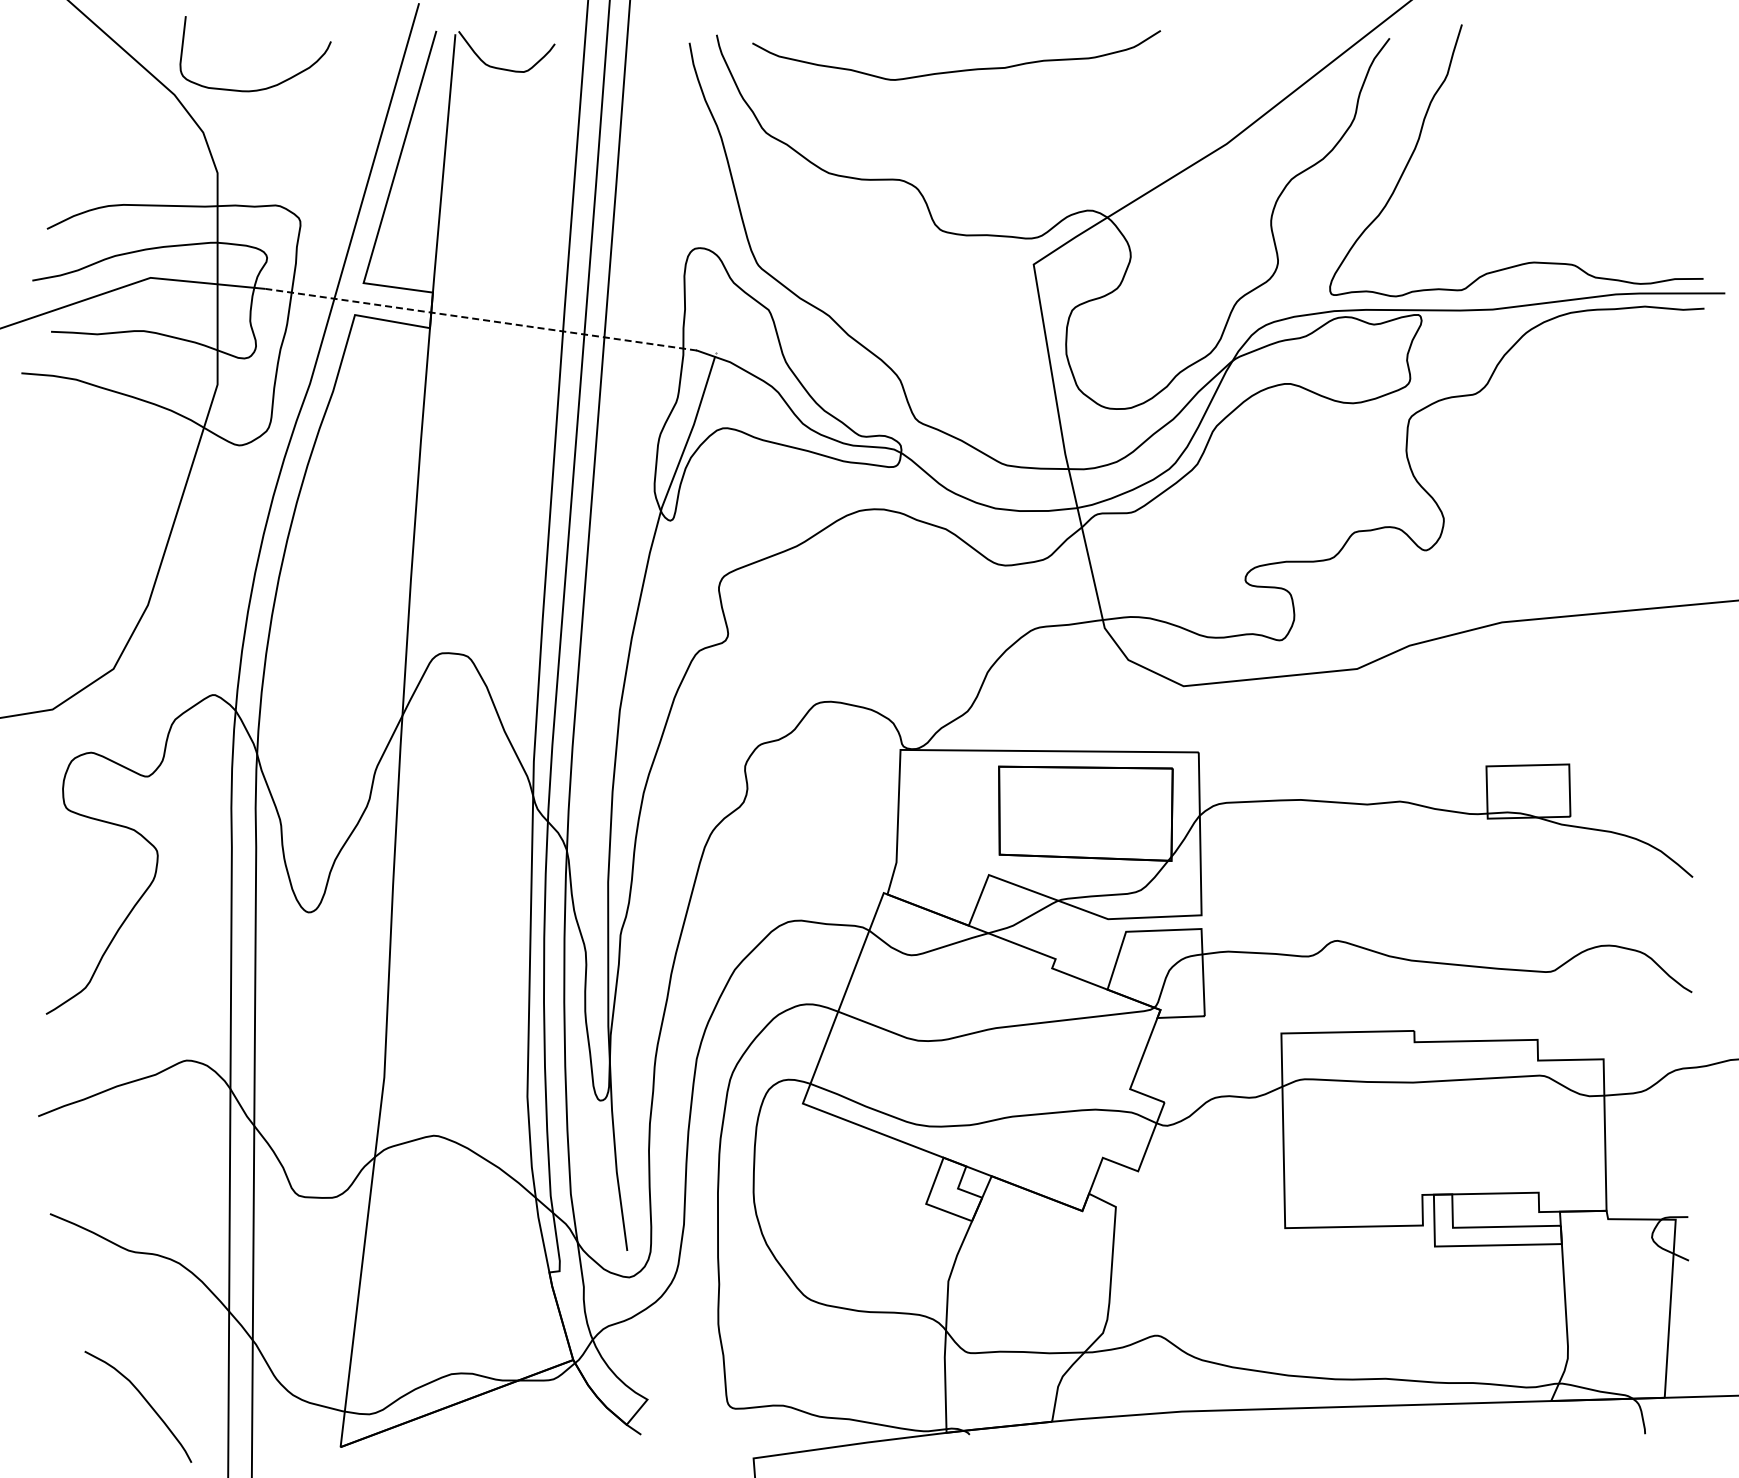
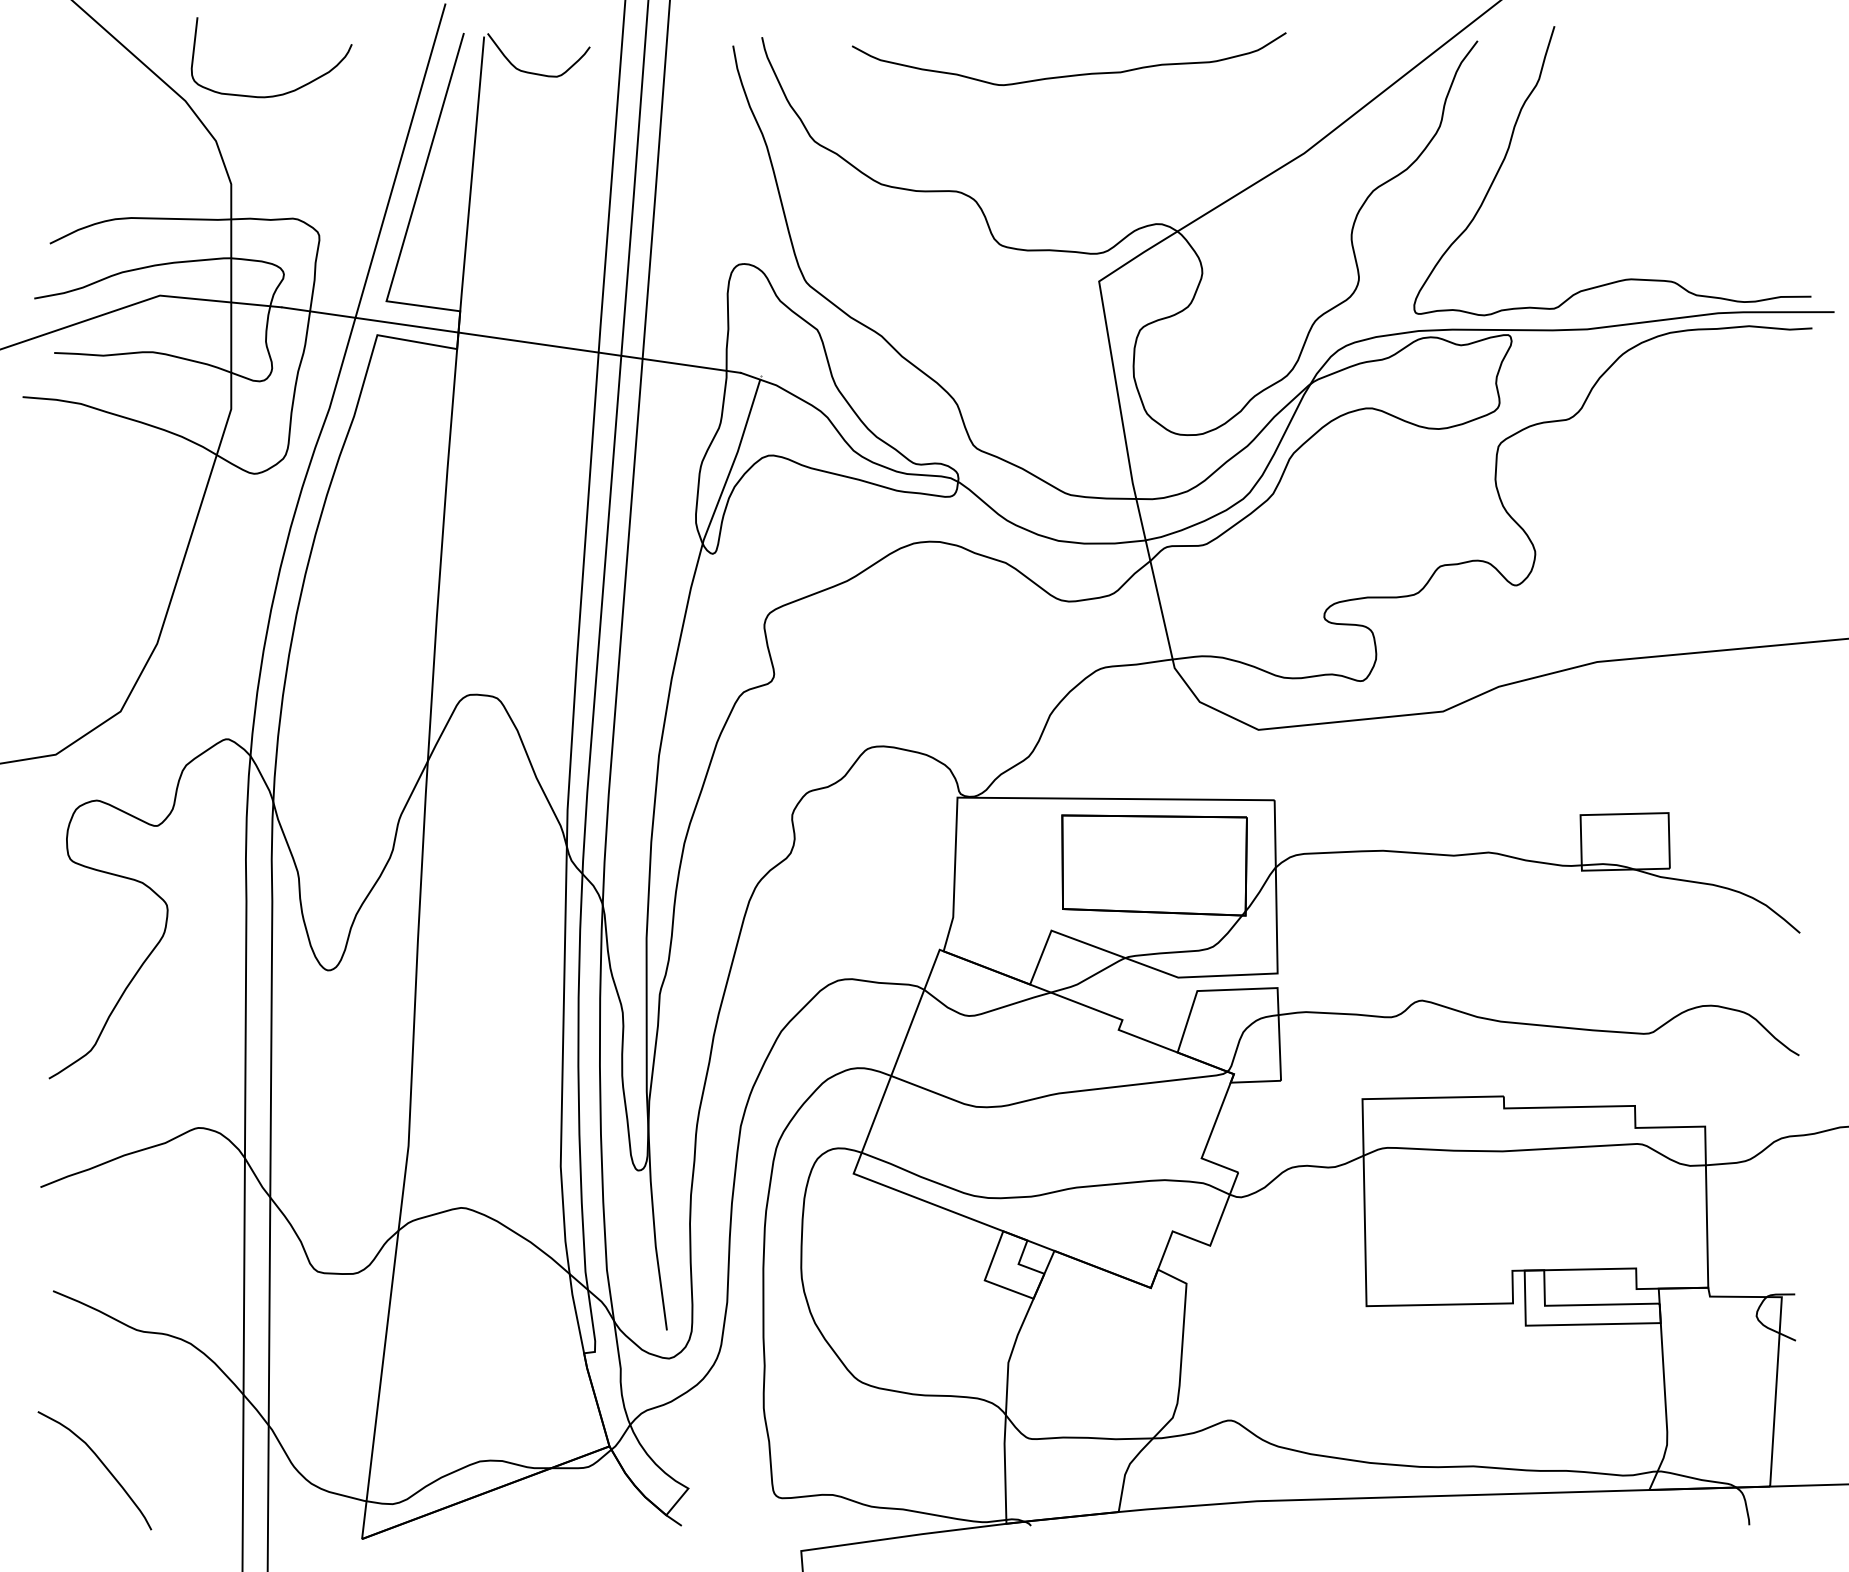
curve: (956, 70) -> (1069, 75), moved
line: (481, 319) -> (511, 339), dashed -> solid
curve: (145, 1401) -> (102, 1464), moved

